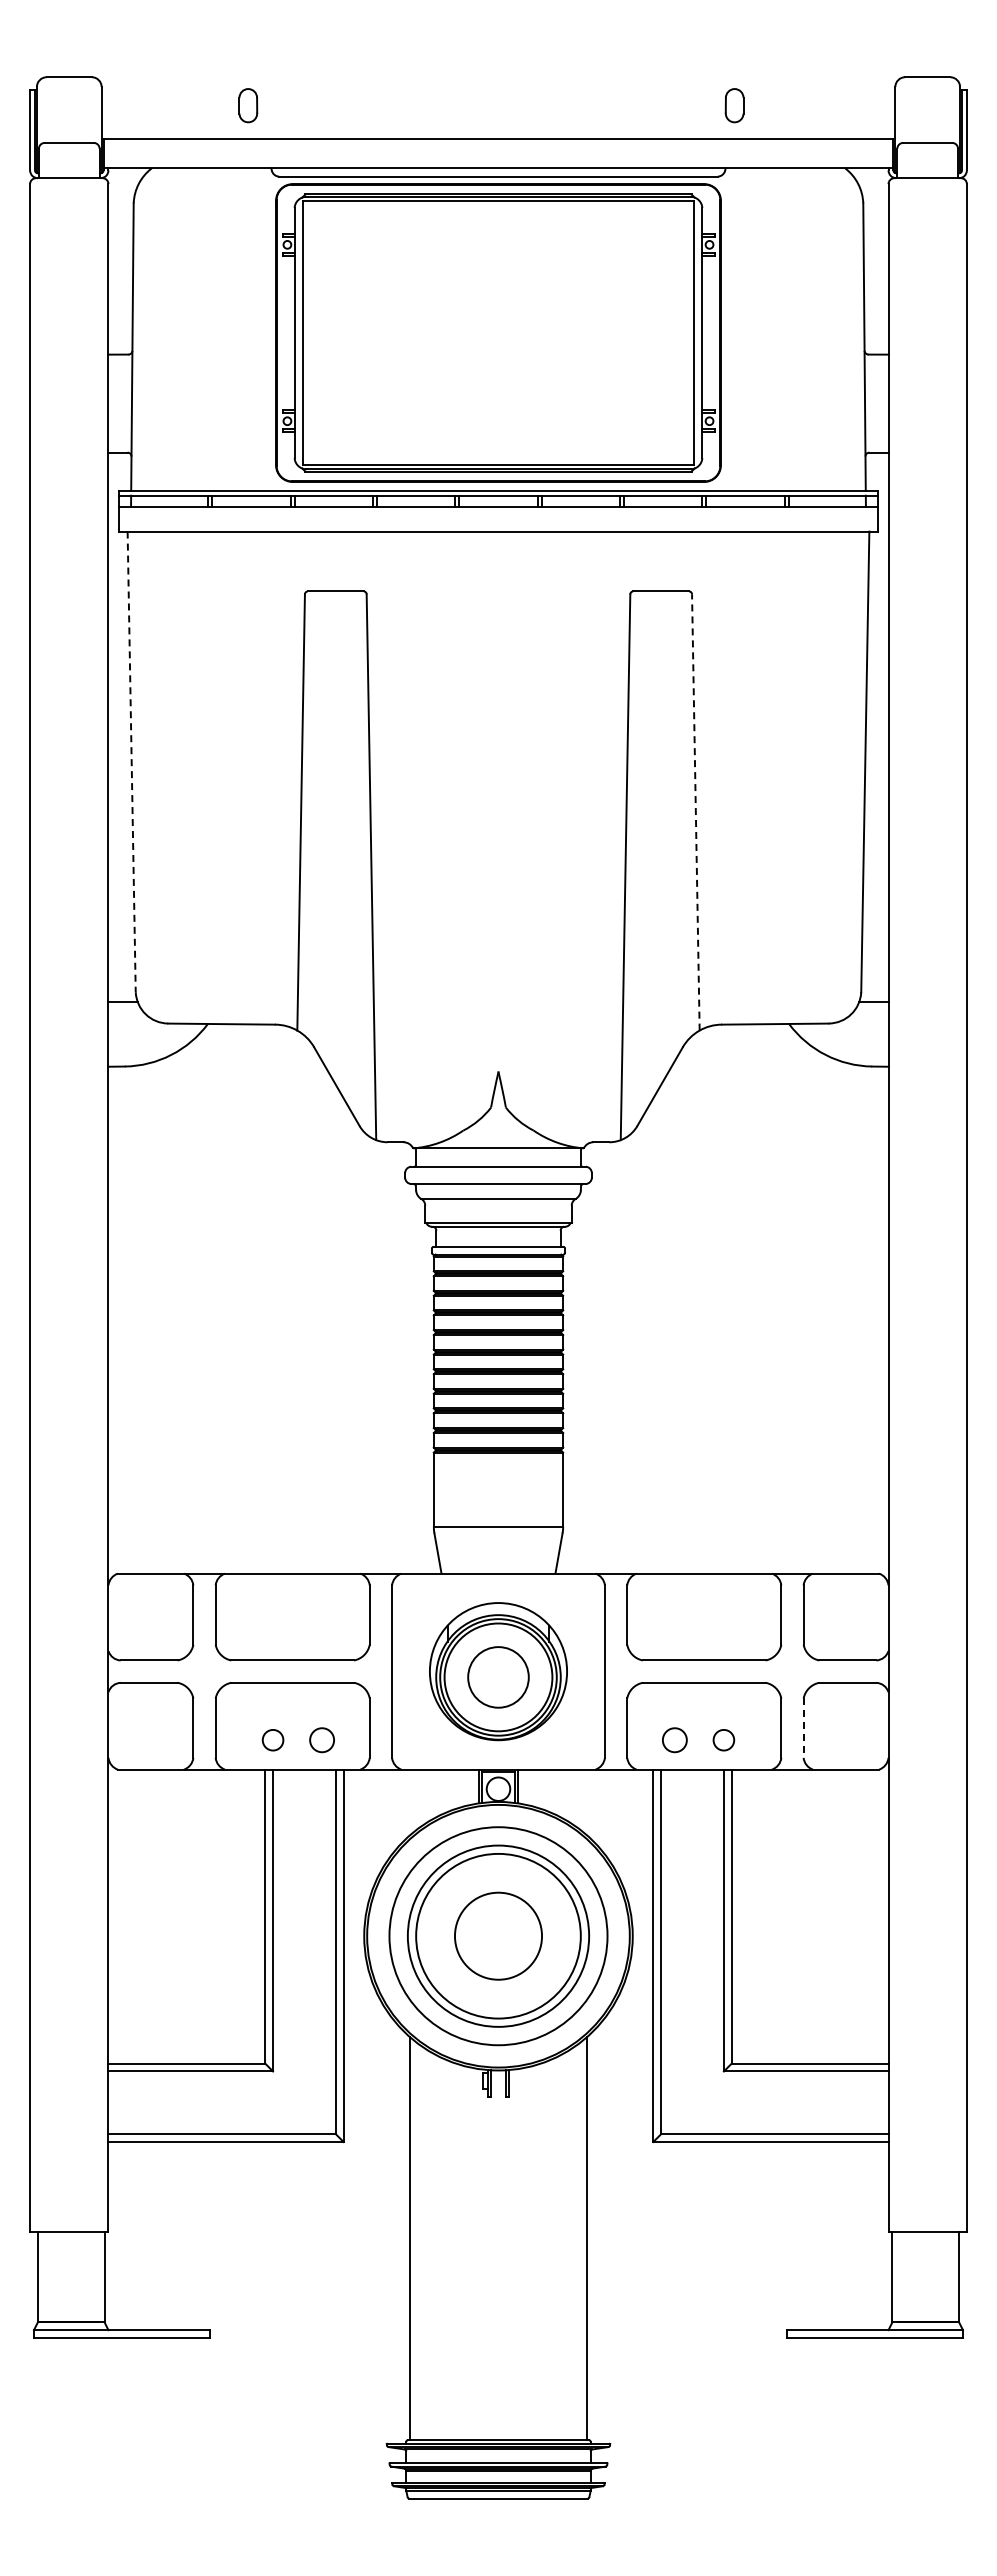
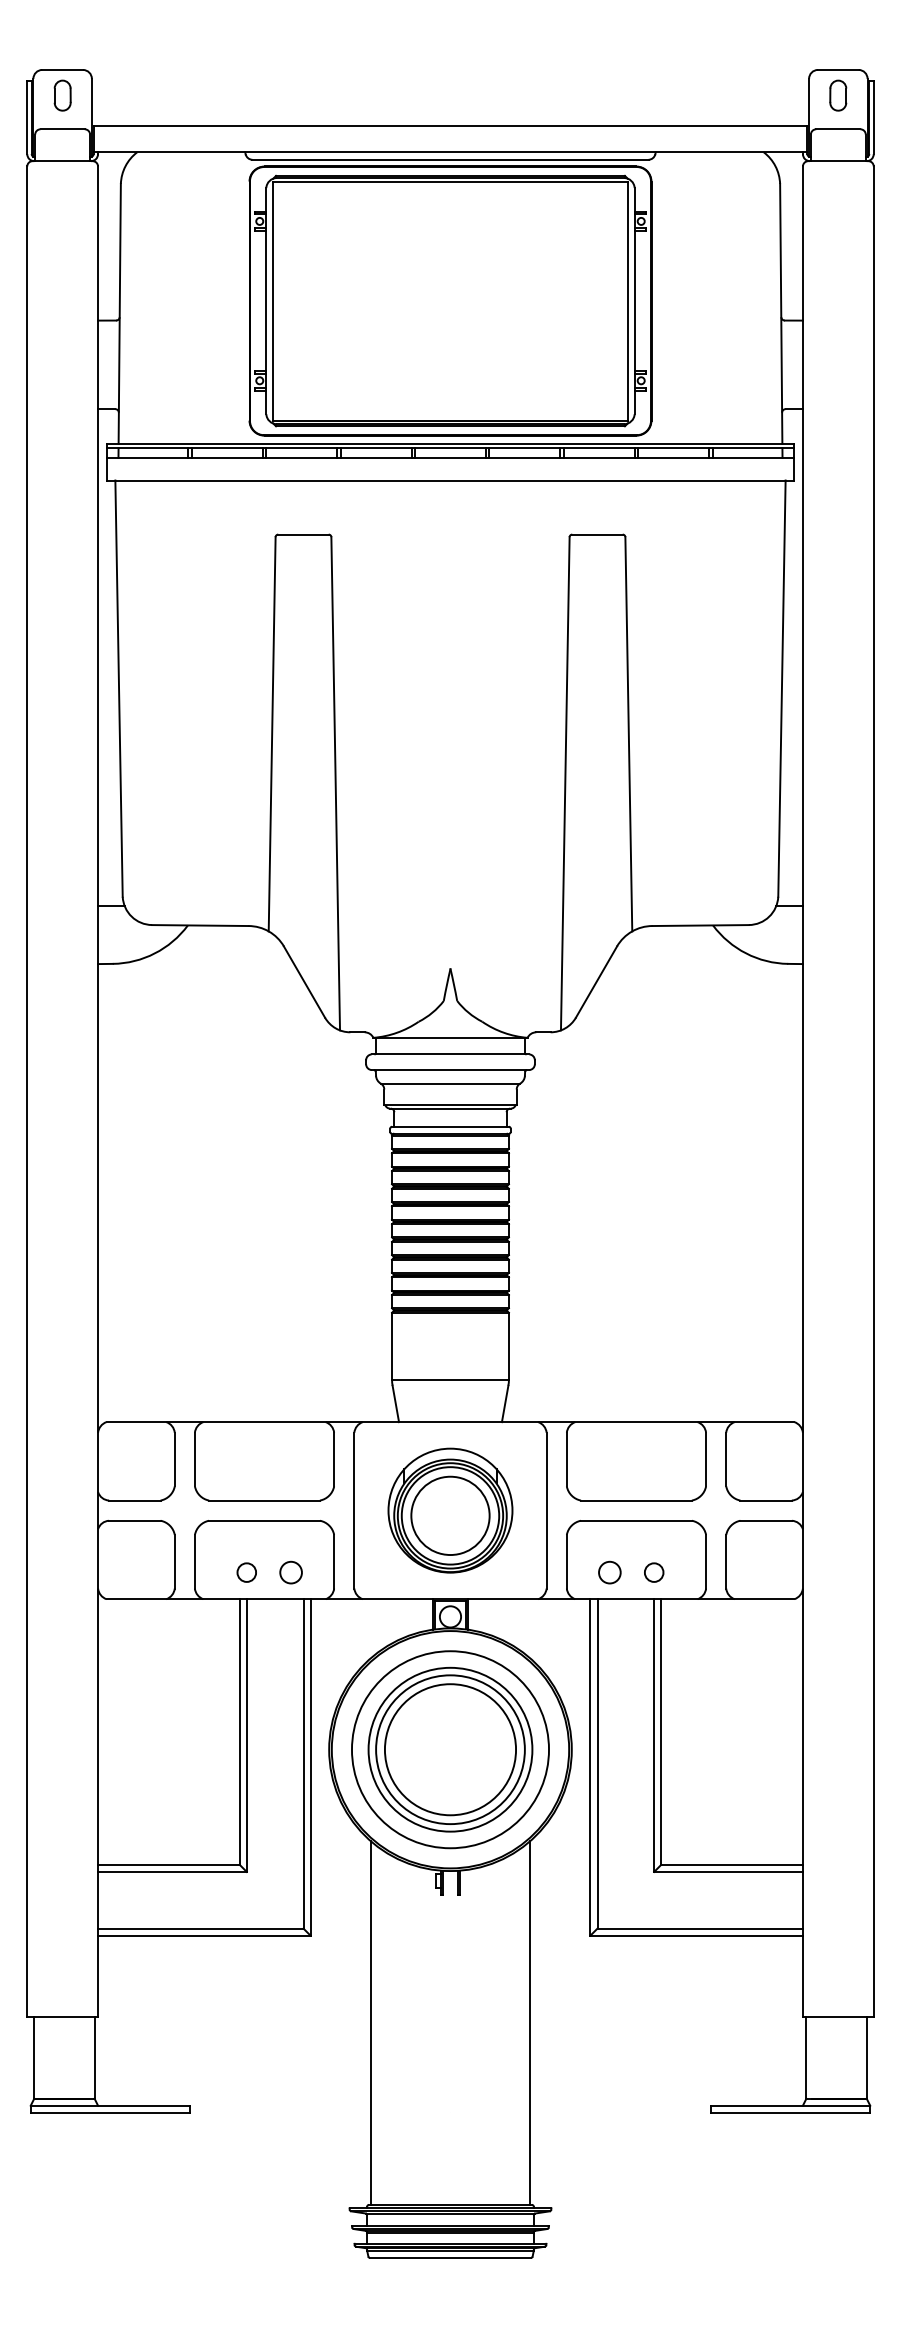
part: (248, 105) -> (62, 95), moved
part: (734, 105) -> (838, 95), moved
line: (131, 762) -> (118, 689), dashed -> solid
line: (695, 811) -> (628, 733), dashed -> solid
circle: (498, 1677) -> (450, 1515), size x1.43
line: (803, 1728) -> (726, 1562), dashed -> solid
circle: (498, 1935) -> (450, 1749), size x1.67

